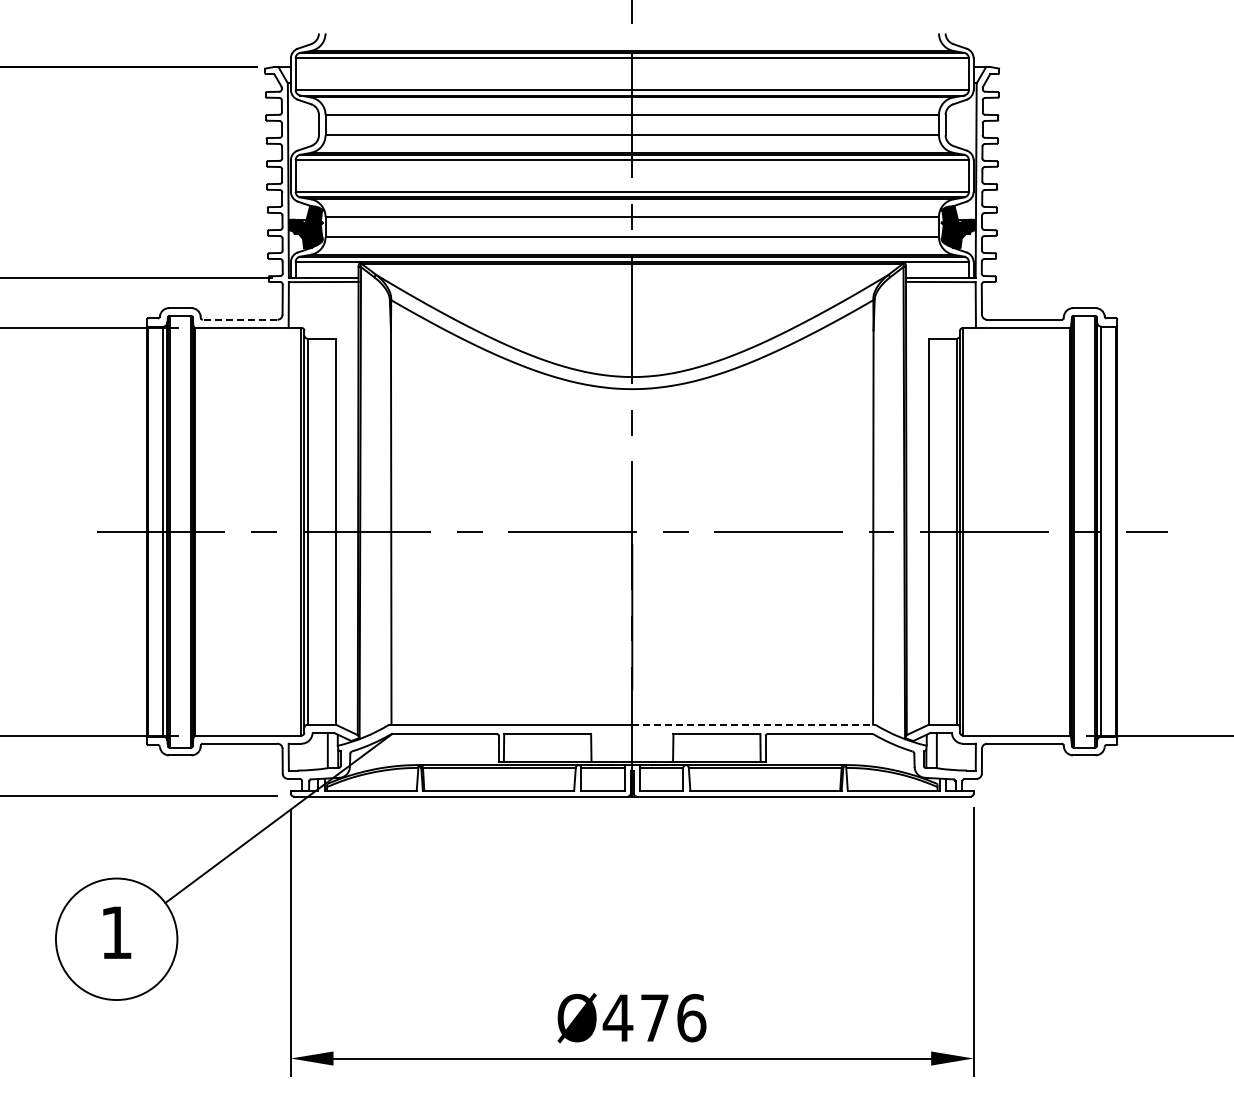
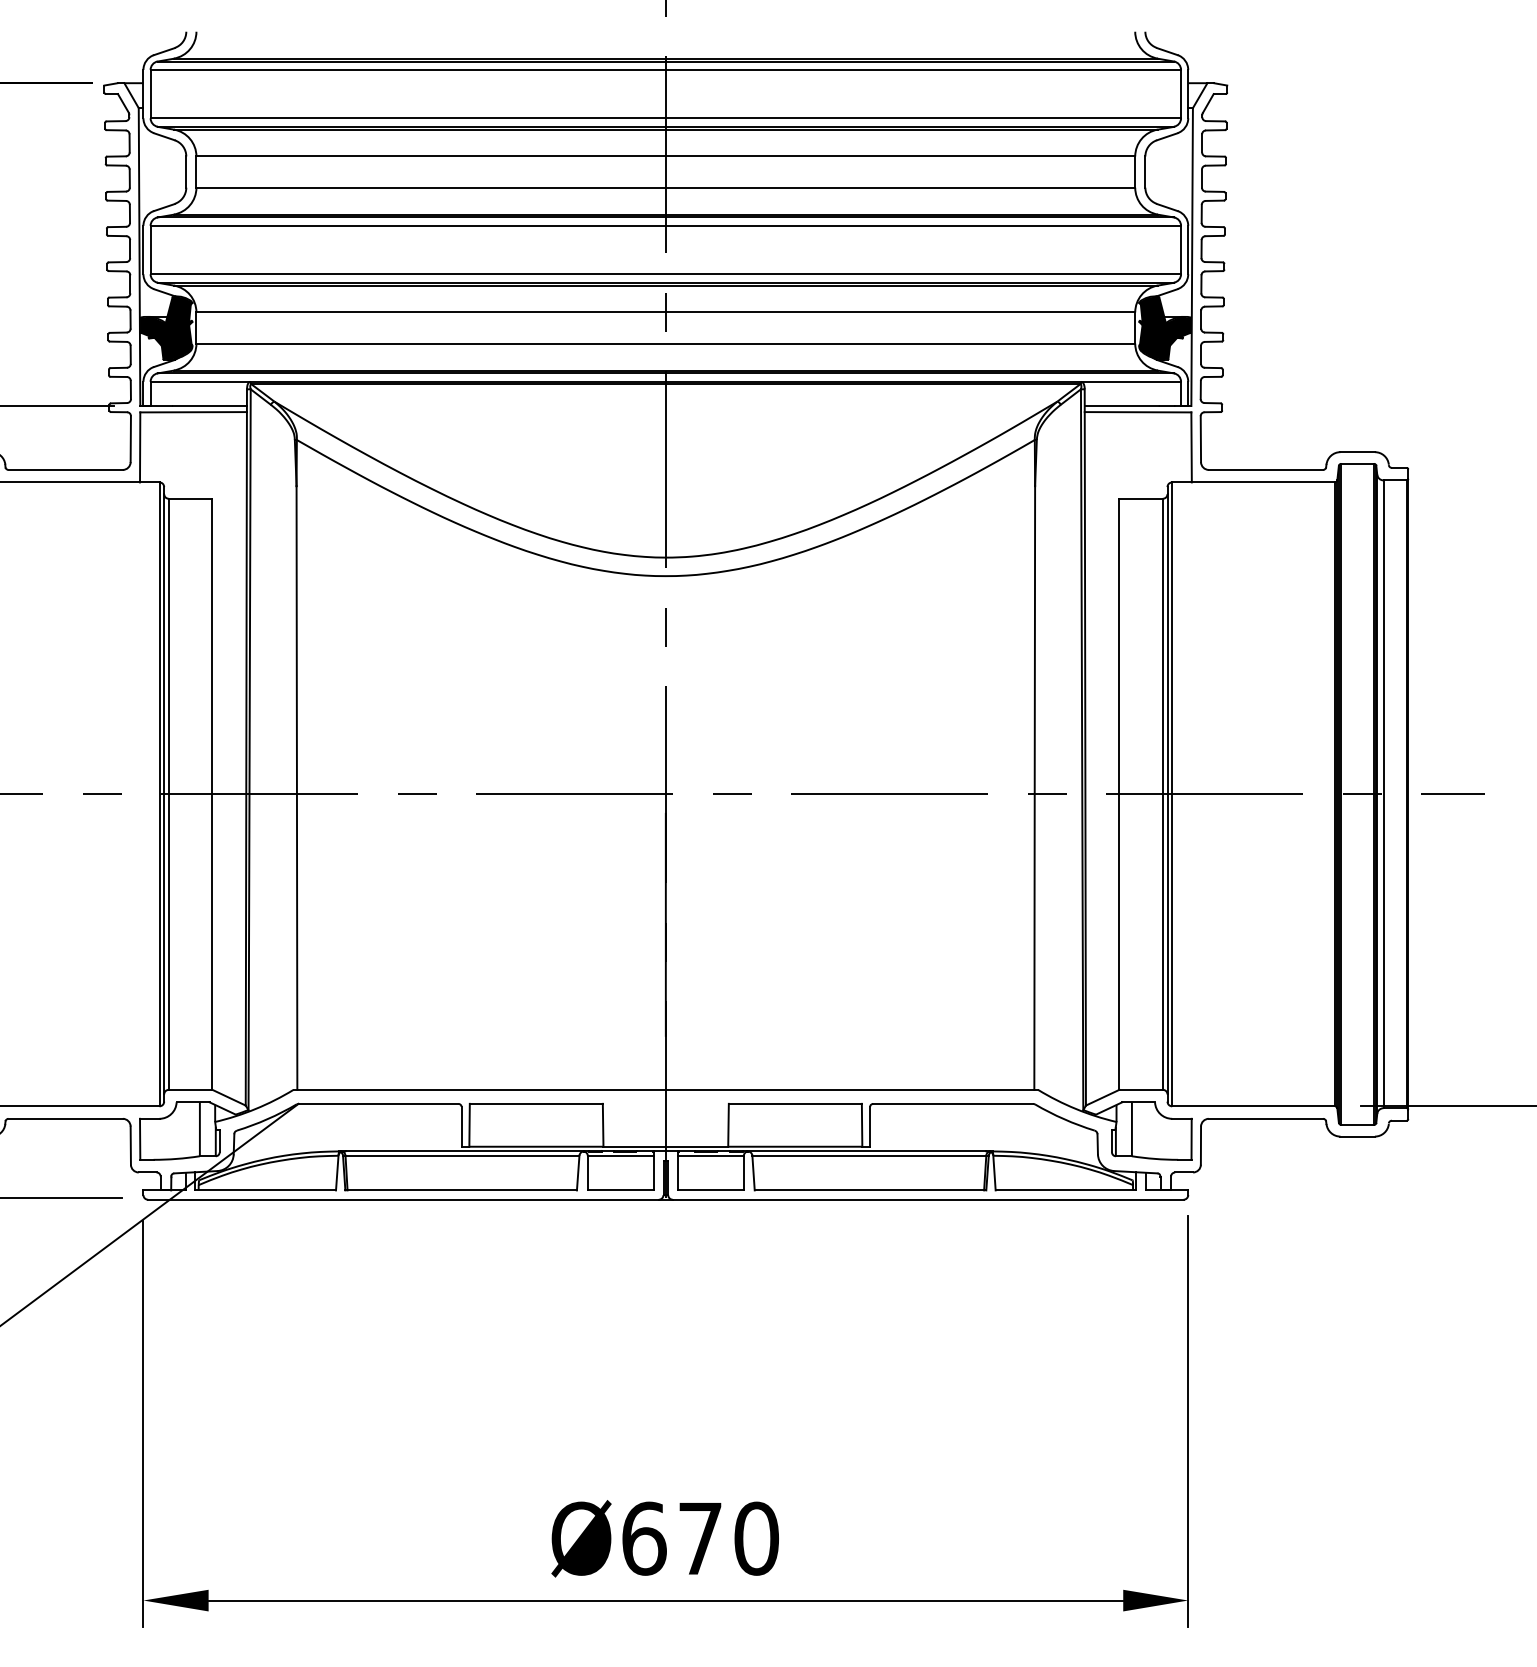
line: (239, 319) -> (64, 469), dashed -> solid
line: (753, 724) -> (851, 1089), dashed -> solid
text: (654, 1017) -> (699, 1537), Ø476 -> Ø670

